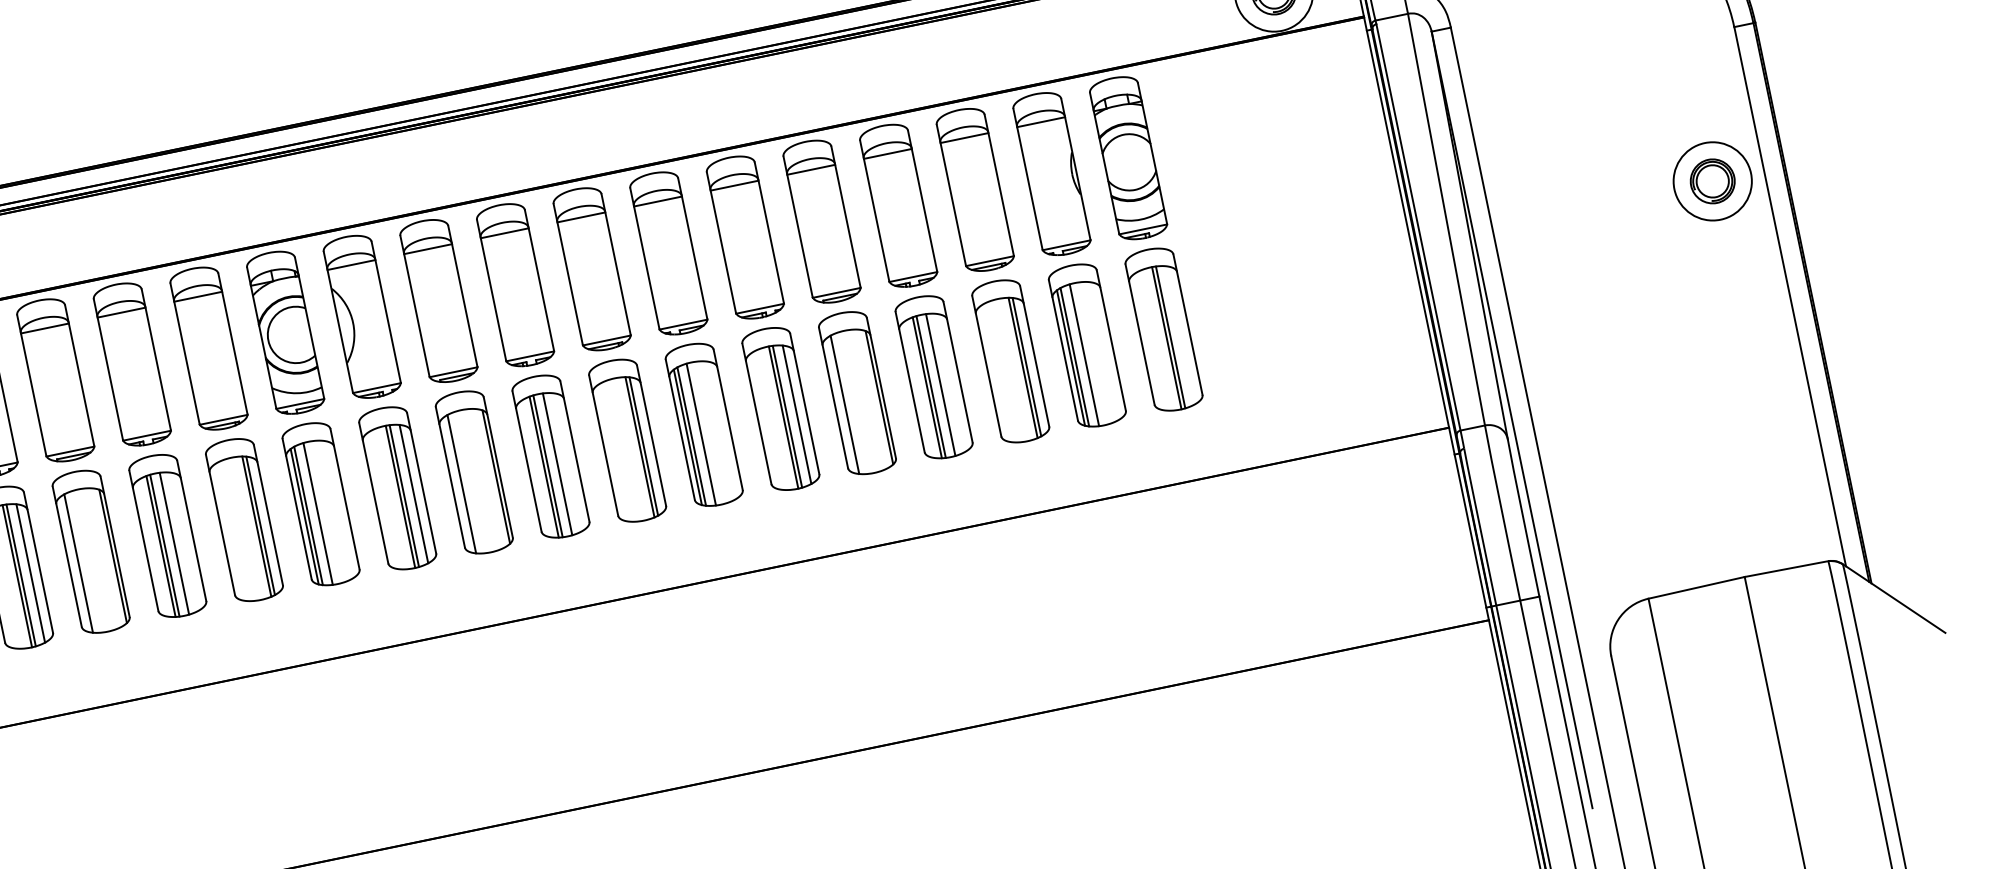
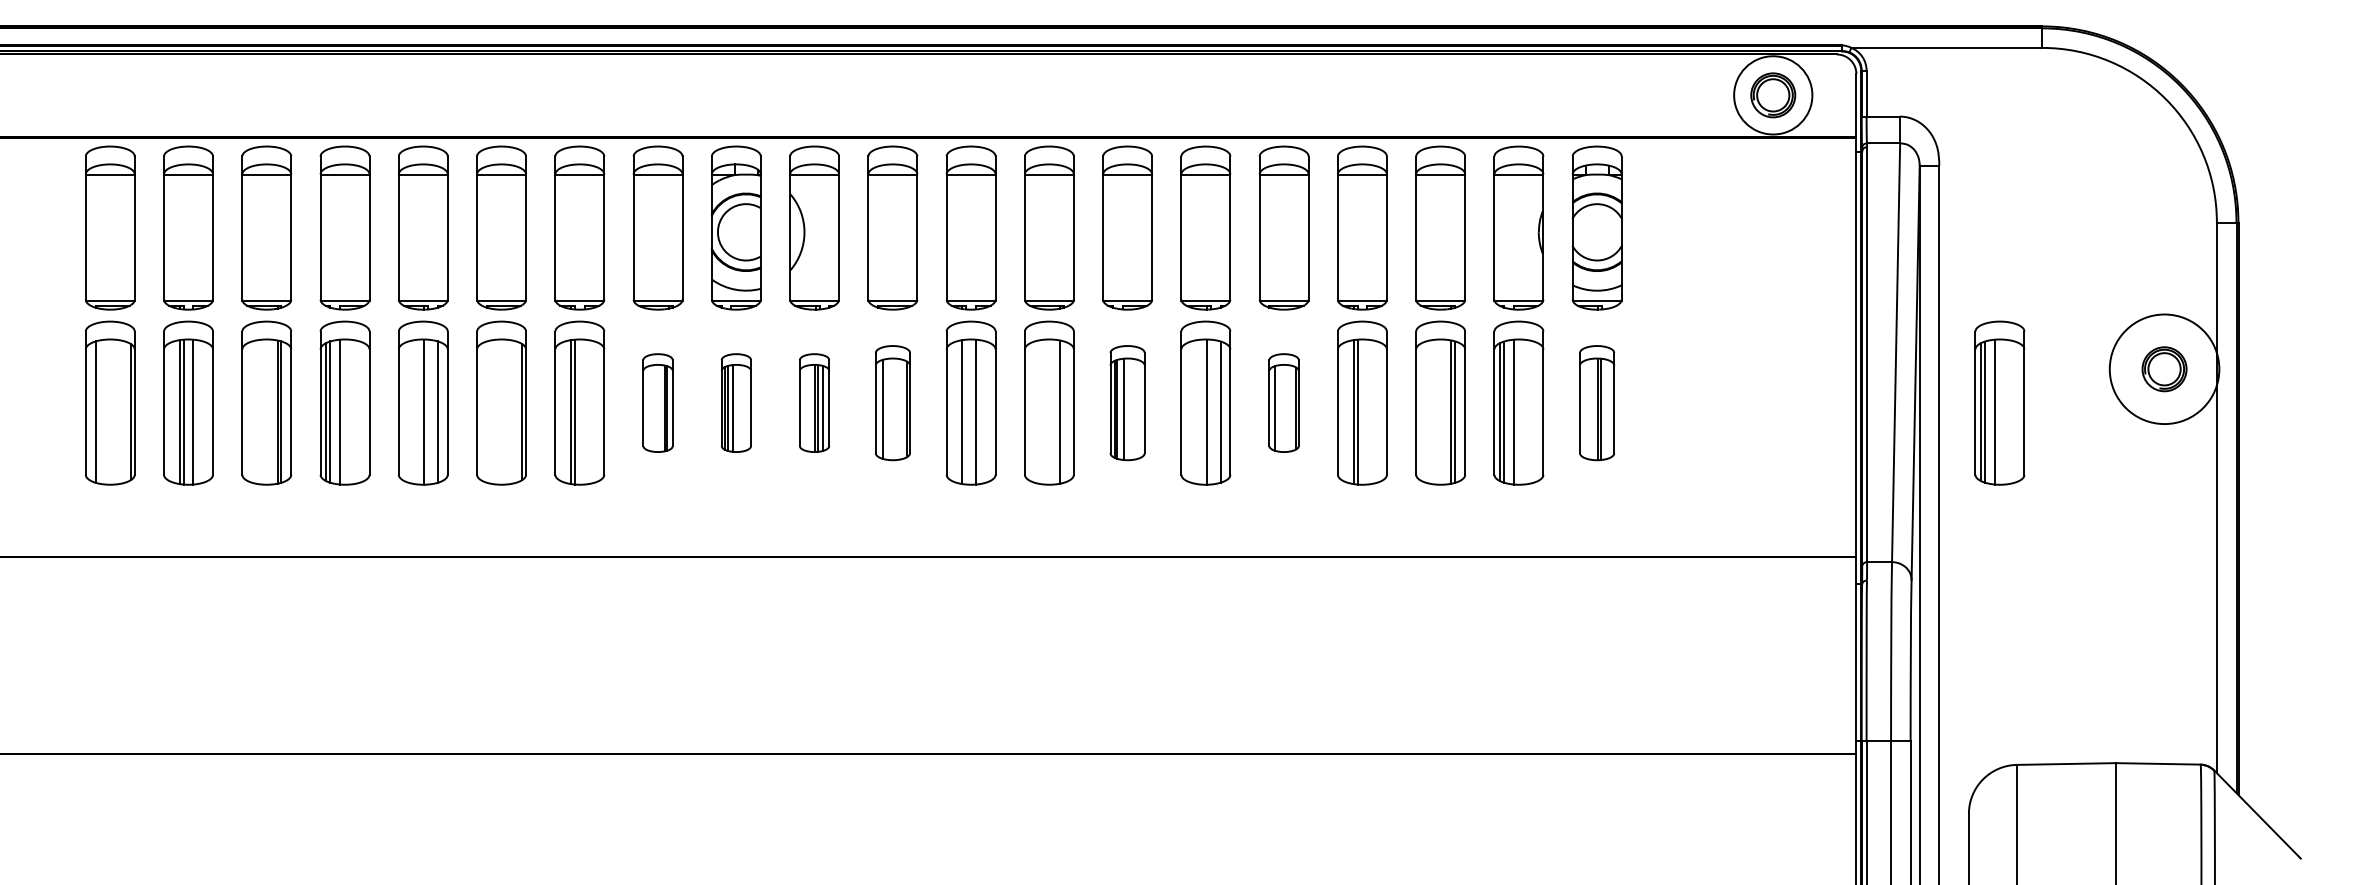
circle: (1712, 181) -> (2164, 369), size x1.4
part: (1557, 247) -> (1999, 402), added
part: (1163, 329) -> (1596, 402), size x0.7
line: (940, 384) -> (1367, 411), removed
part: (856, 392) -> (1283, 402), size x0.6
line: (787, 416) -> (1210, 411), removed
part: (703, 424) -> (1127, 402), size x0.7
line: (644, 445) -> (1064, 411), removed
line: (548, 465) -> (966, 411), removed
part: (473, 471) -> (892, 402), size x0.7
part: (397, 487) -> (814, 402), size x0.6
part: (321, 503) -> (736, 402), size x0.6
part: (243, 519) -> (657, 402), size x0.6
line: (174, 543) -> (584, 411), removed
line: (78, 563) -> (486, 411), removed
line: (21, 574) -> (428, 411), removed

